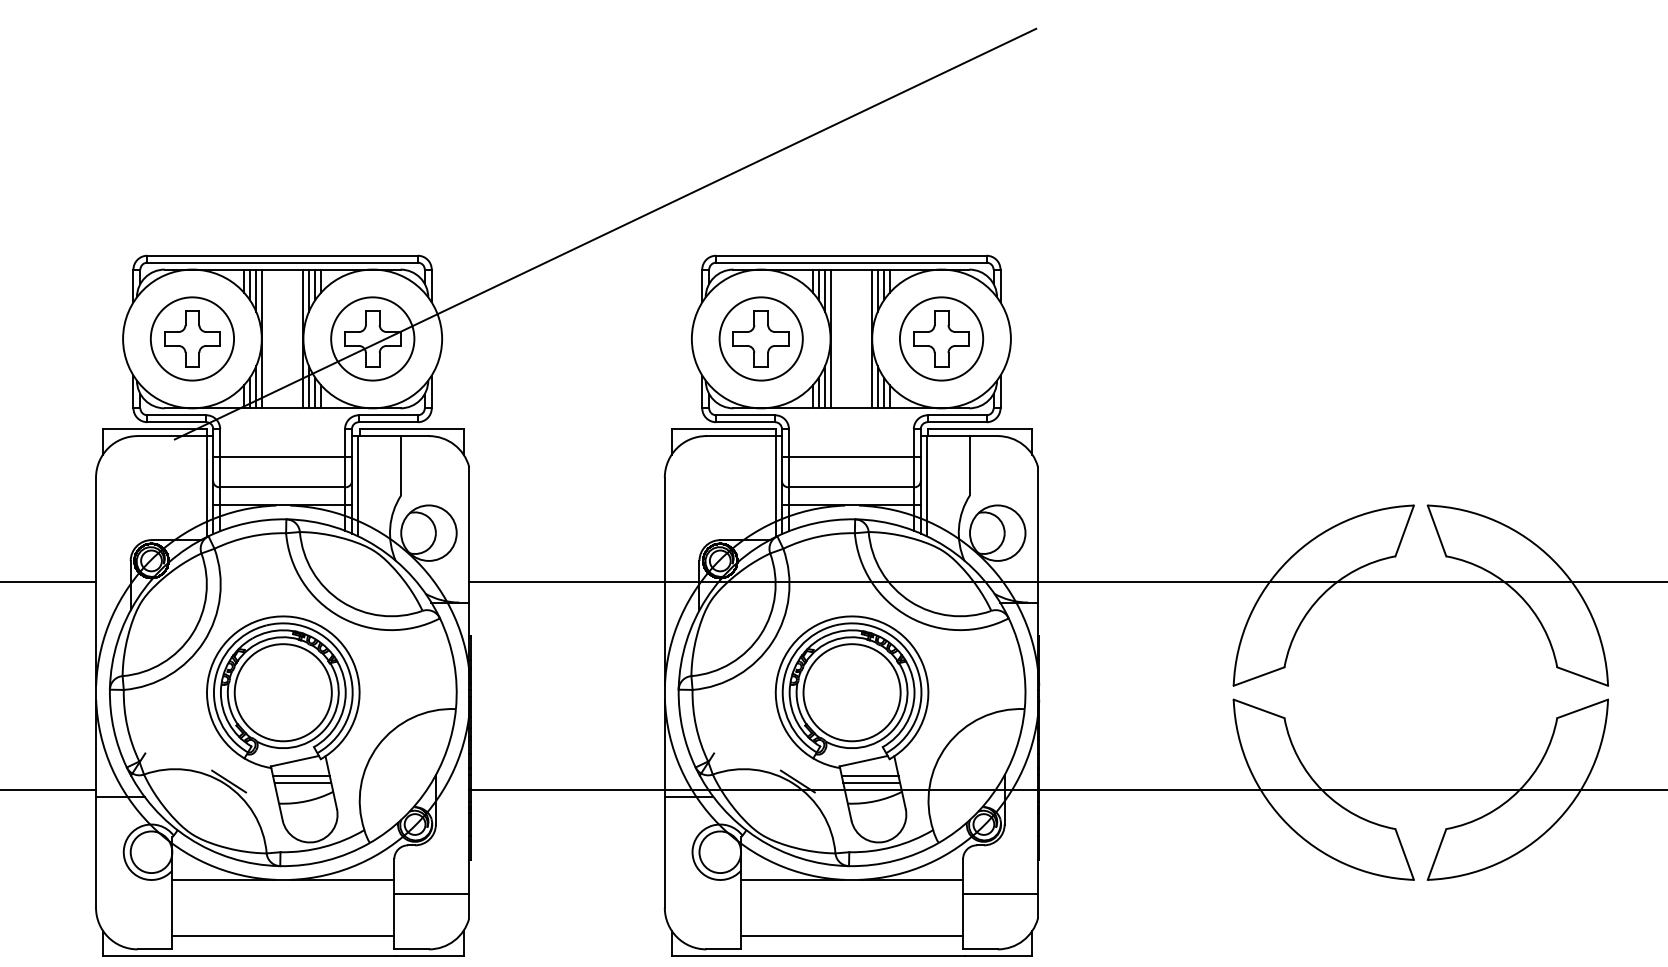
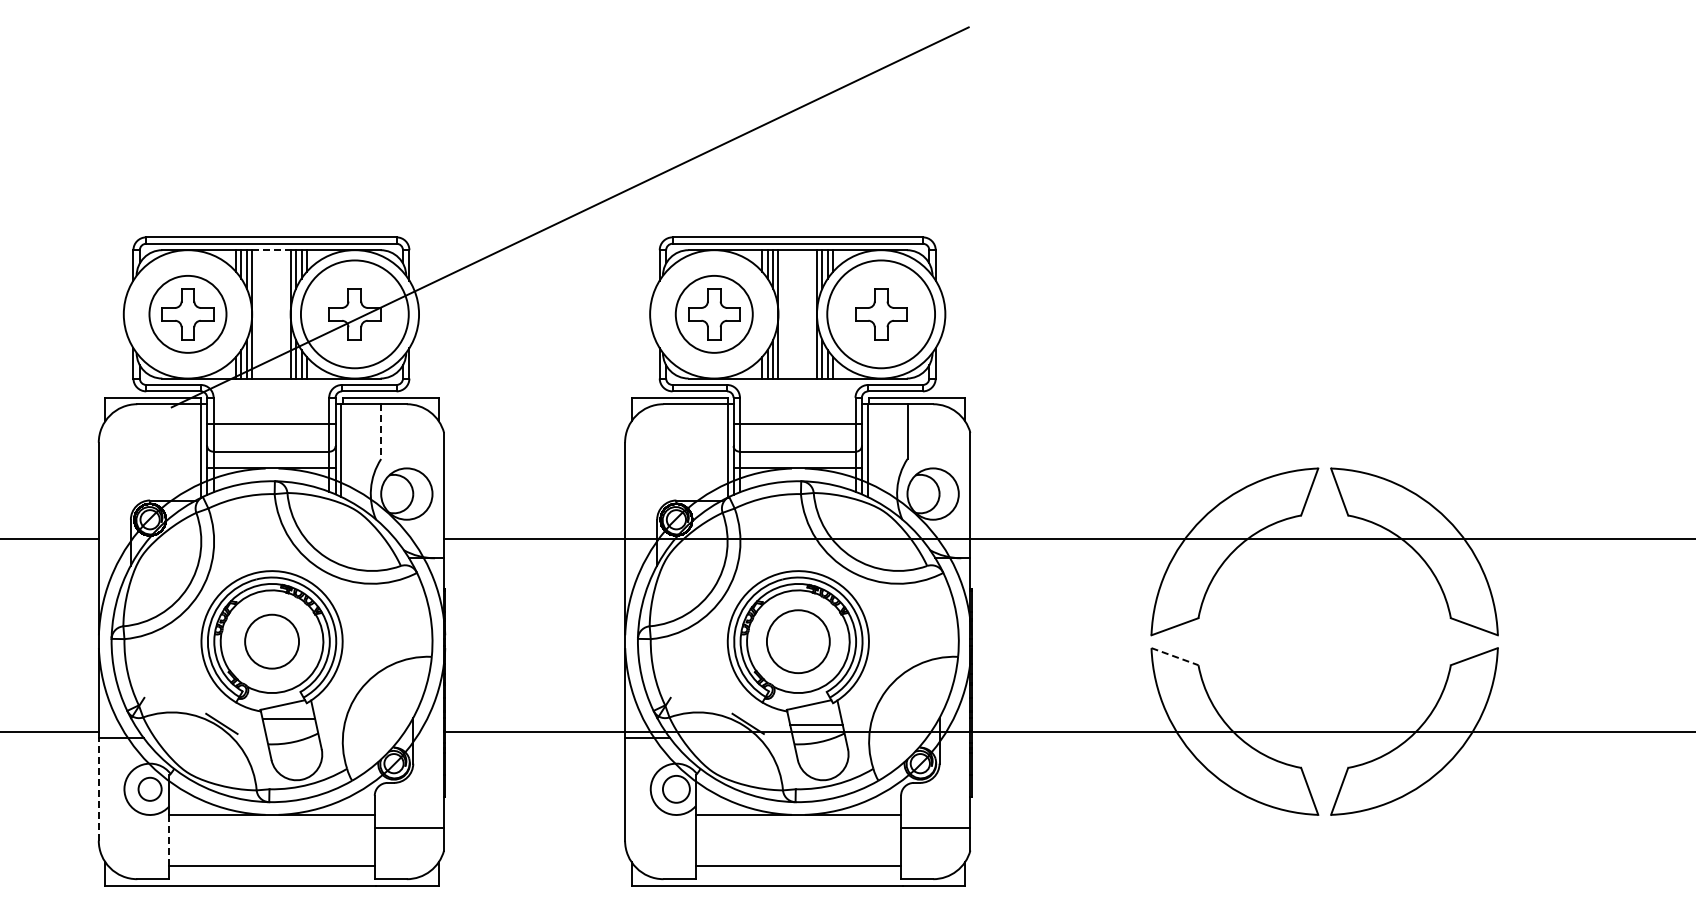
line: (282, 269) -> (271, 250), solid -> dashed
circle: (372, 338) -> (354, 313), size x1.4
circle: (940, 338) -> (880, 313), size x1.4
line: (401, 466) -> (381, 432), solid -> dashed
circle: (283, 692) -> (272, 641), size x0.6
circle: (852, 692) -> (798, 641), size x0.7
line: (1259, 708) -> (1175, 656), solid -> dashed
line: (869, 775) -> (814, 718), removed
line: (302, 783) -> (289, 725), removed
line: (95, 851) -> (98, 788), solid -> dashed
circle: (150, 852) -> (149, 789), size x0.6
circle: (720, 852) -> (676, 789), size x0.7
line: (172, 907) -> (169, 840), solid -> dashed

